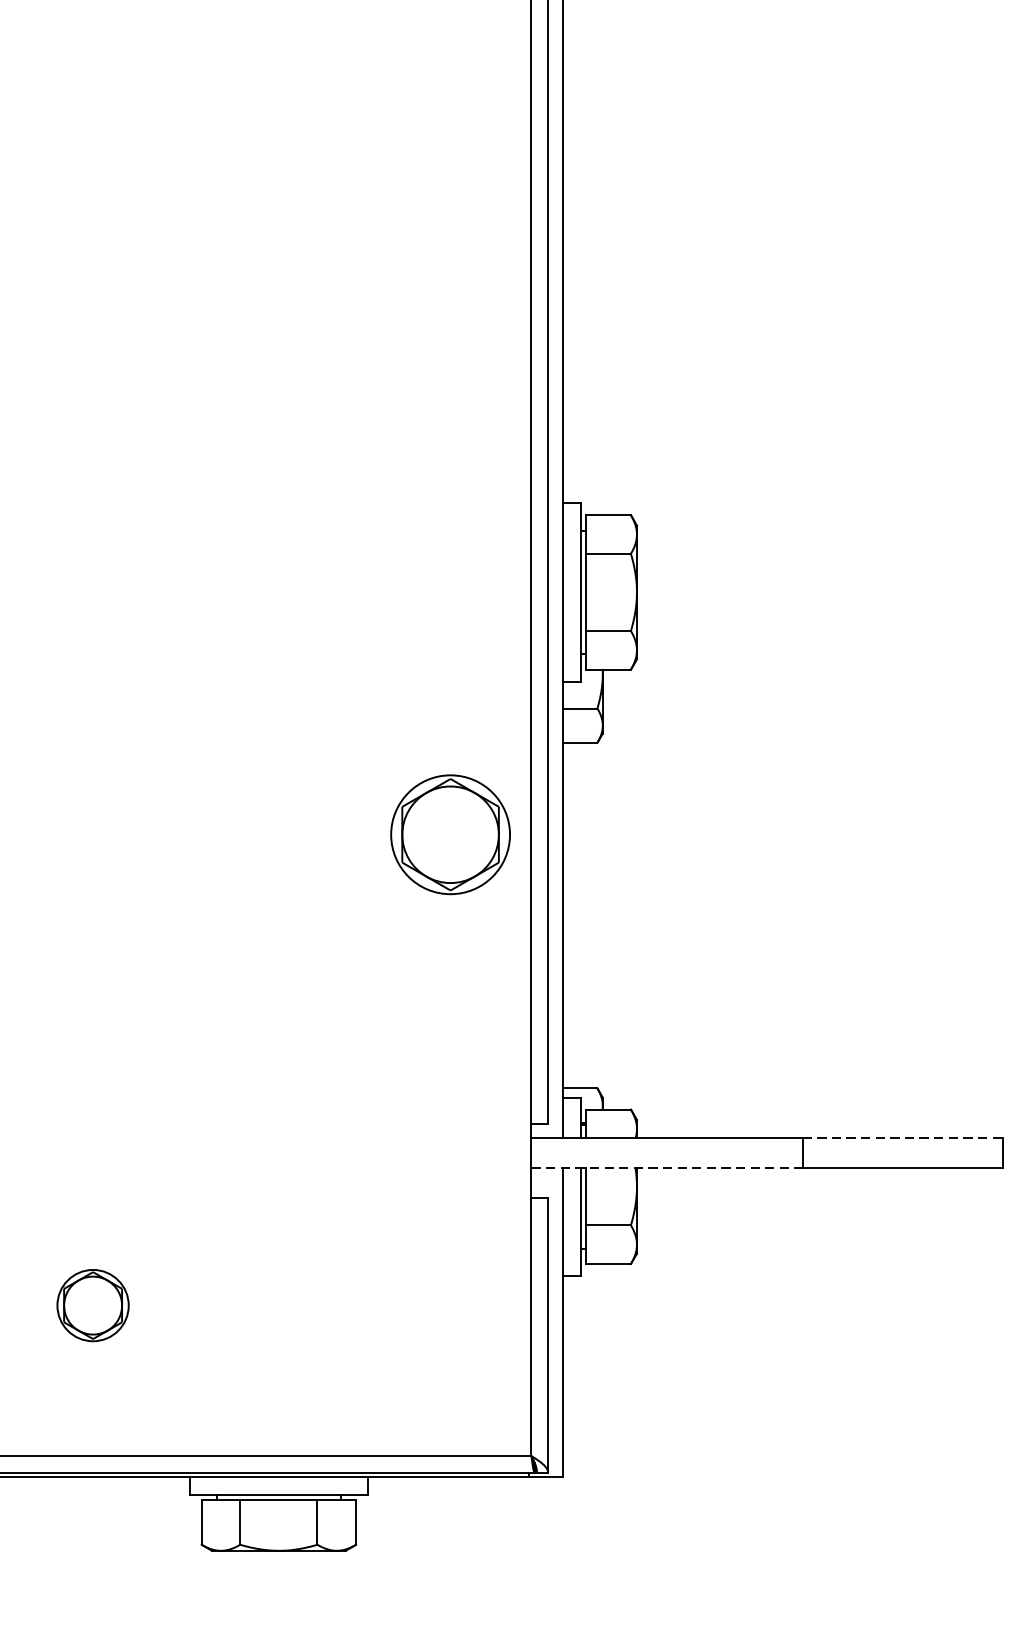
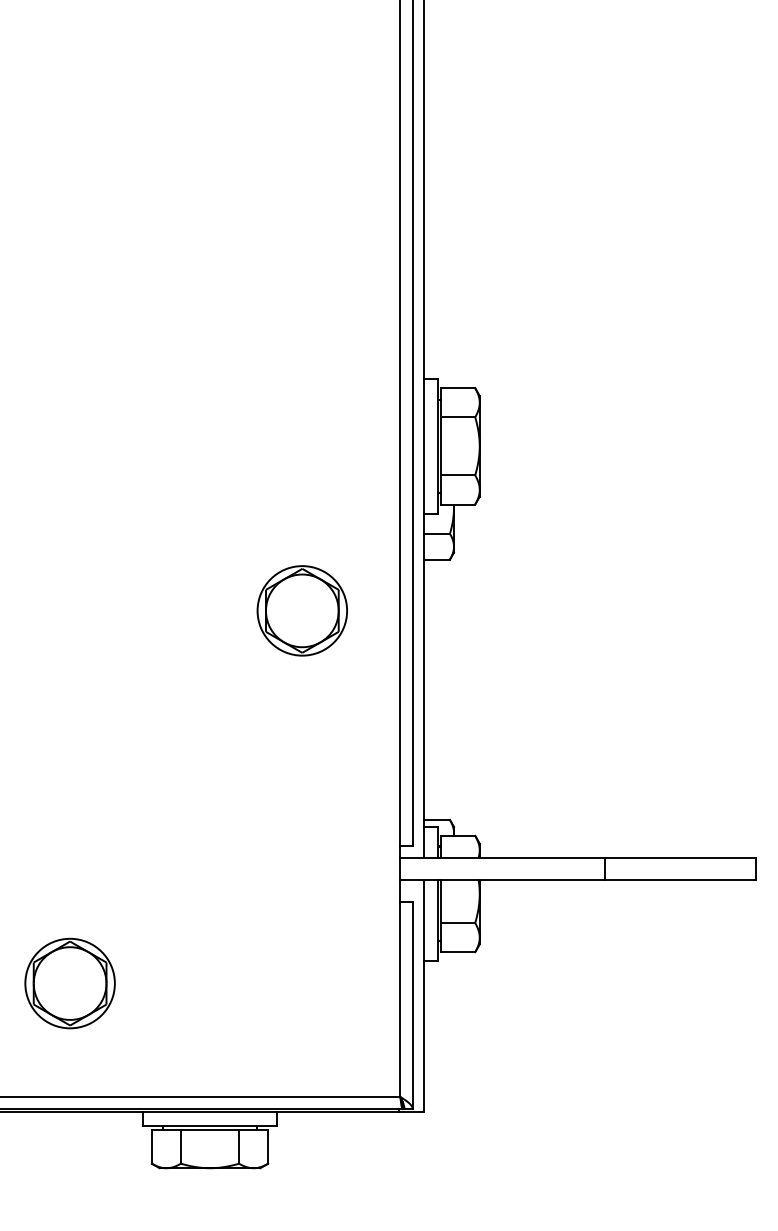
part: (449, 834) -> (301, 610), moved
line: (903, 1138) -> (680, 857), dashed -> solid
line: (667, 1168) -> (502, 880), dashed -> solid
part: (92, 1305) -> (69, 983), size x1.67

